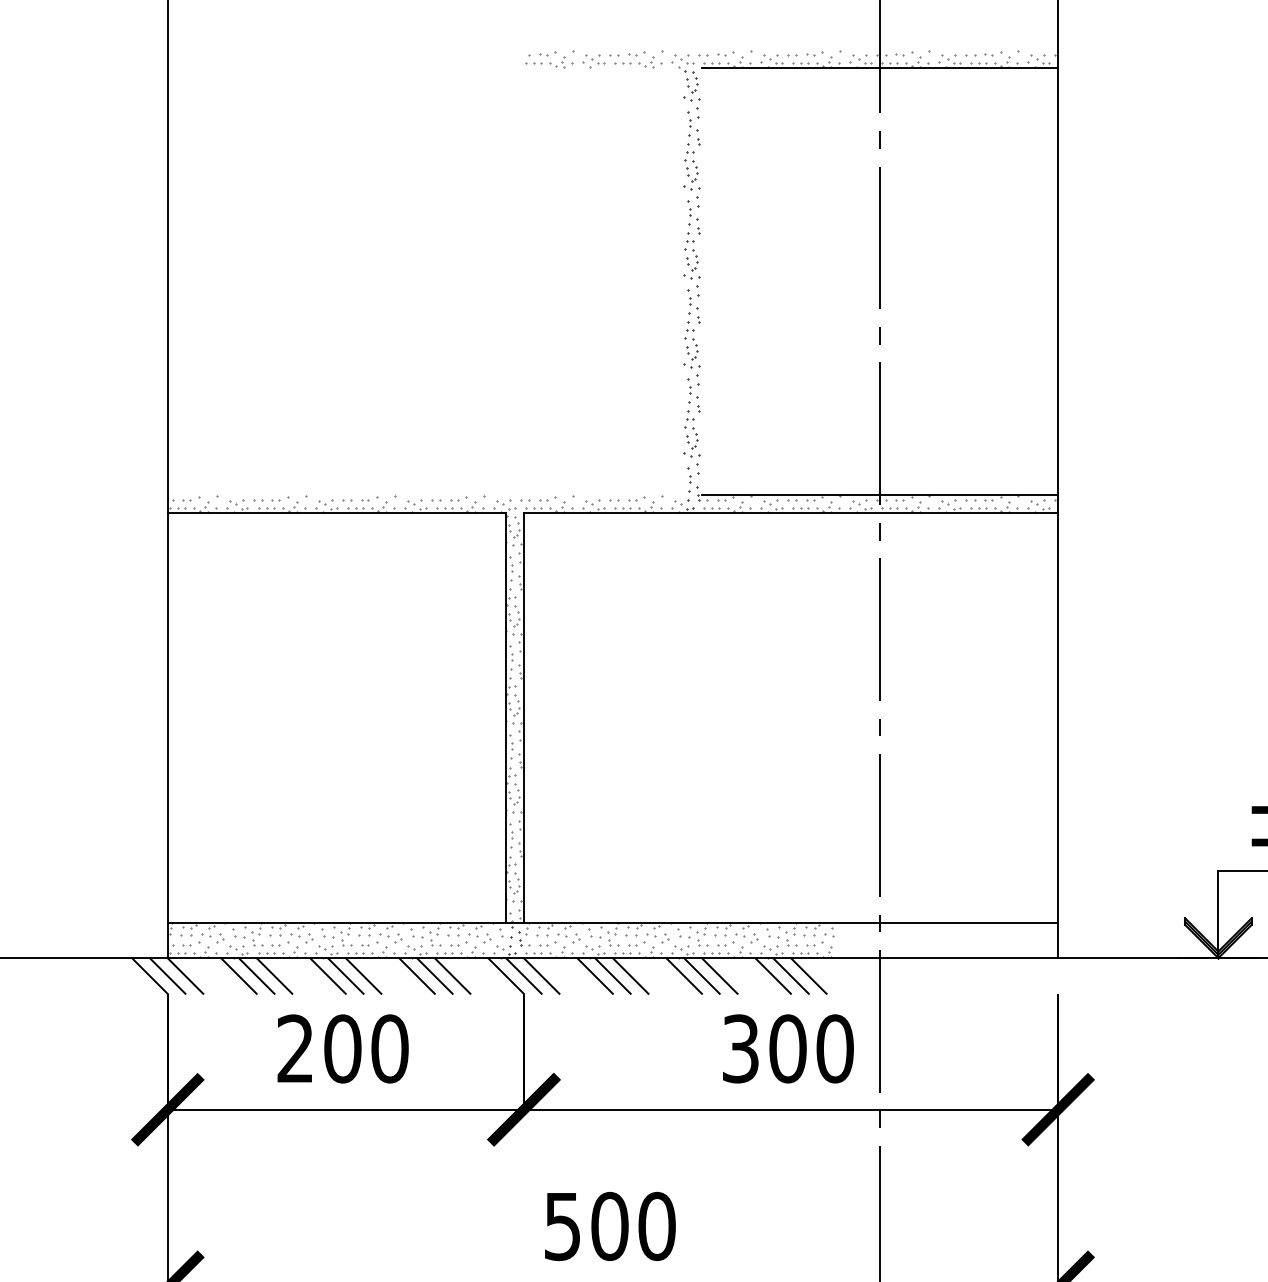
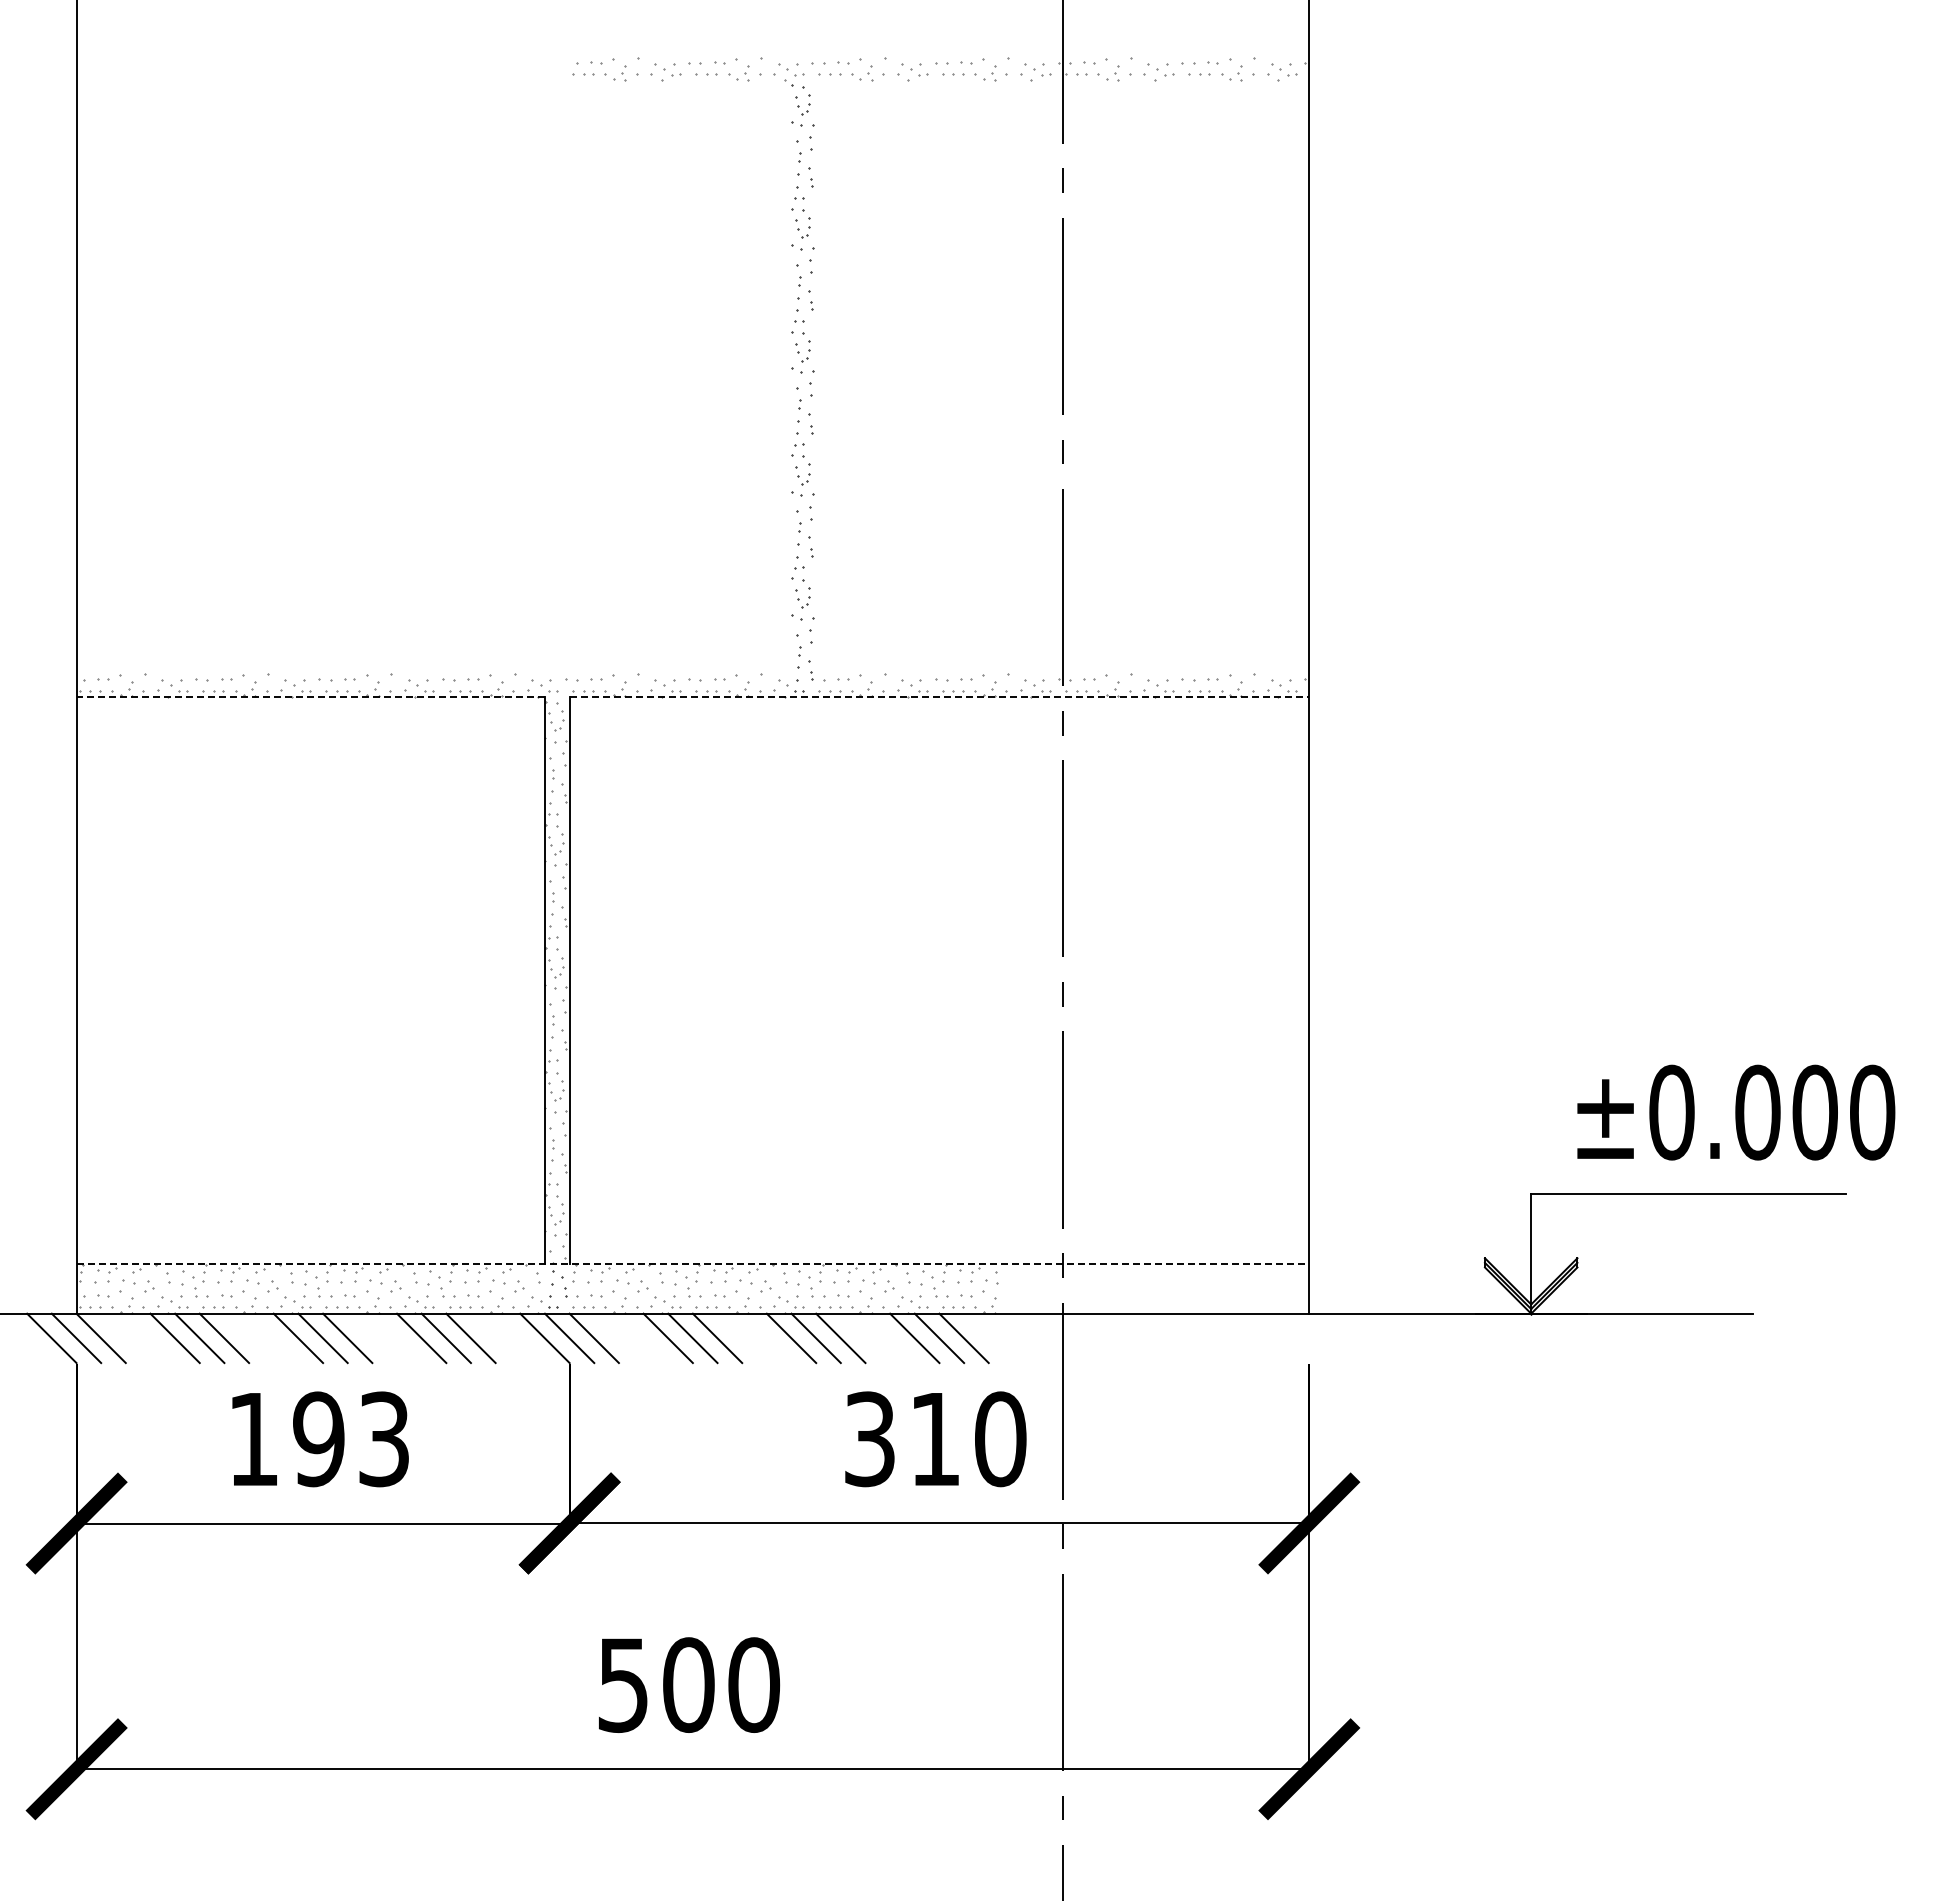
line: (879, 68) -> (1062, 81), removed
line: (879, 495) -> (1062, 672), removed
line: (336, 513) -> (310, 697), solid -> dashed
line: (791, 513) -> (939, 697), solid -> dashed
line: (613, 922) -> (693, 1264), solid -> dashed
text: (343, 1049) -> (319, 1439), 200 -> 193
text: (788, 1049) -> (935, 1439), 300 -> 310

